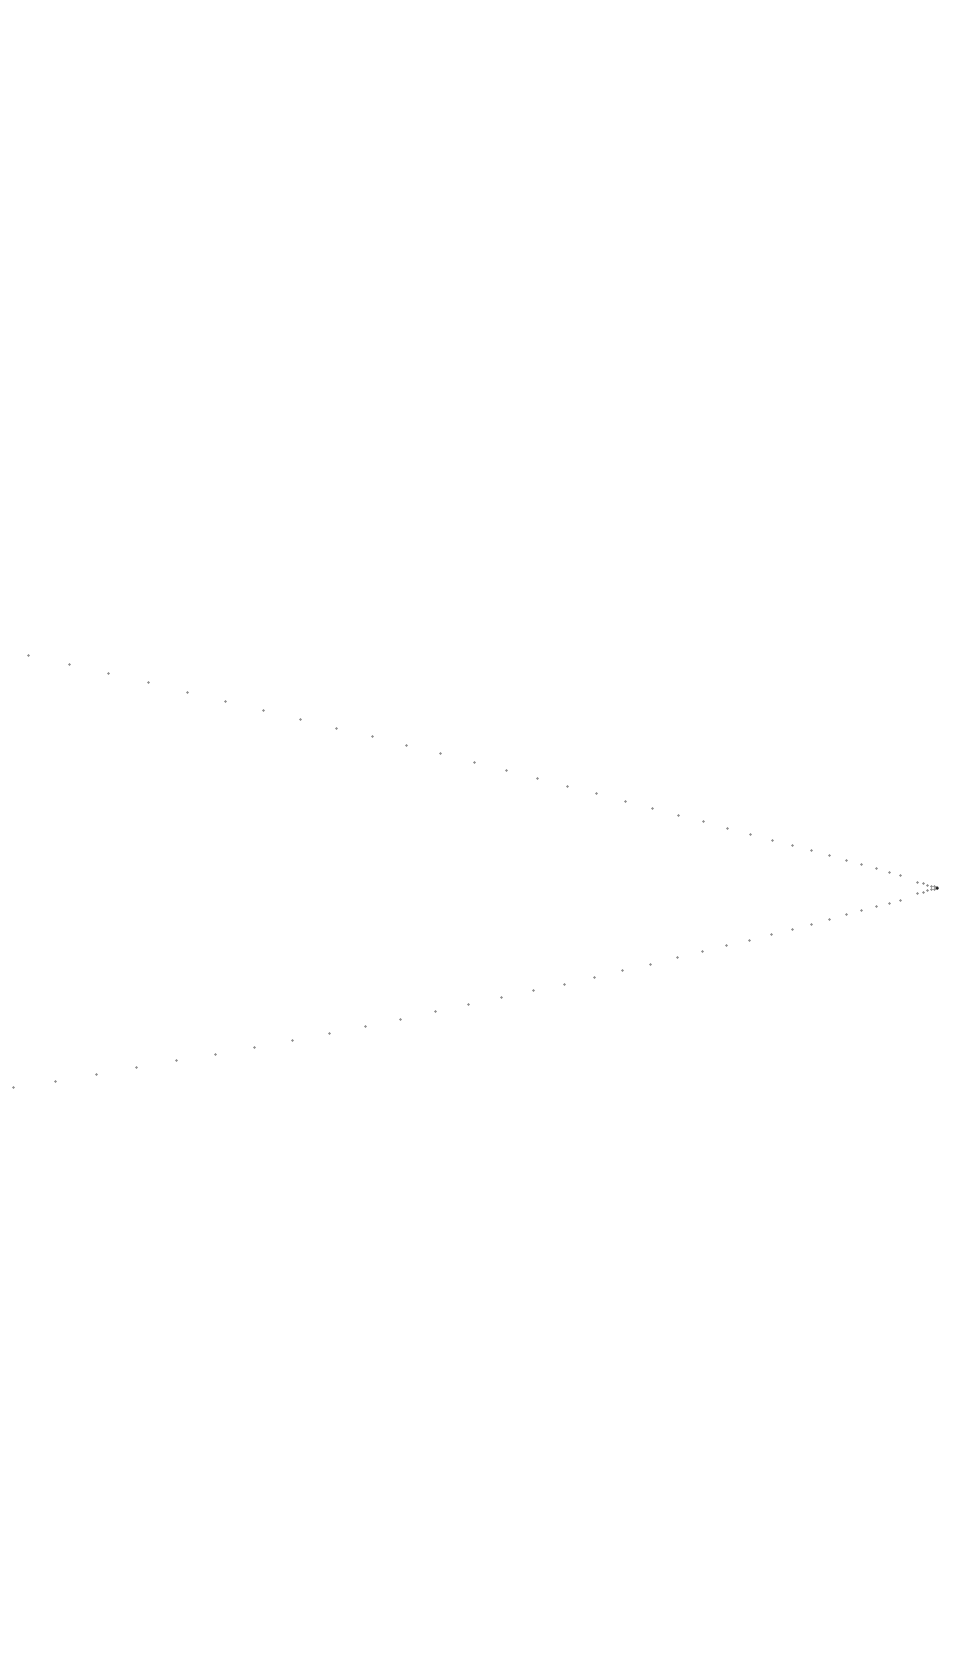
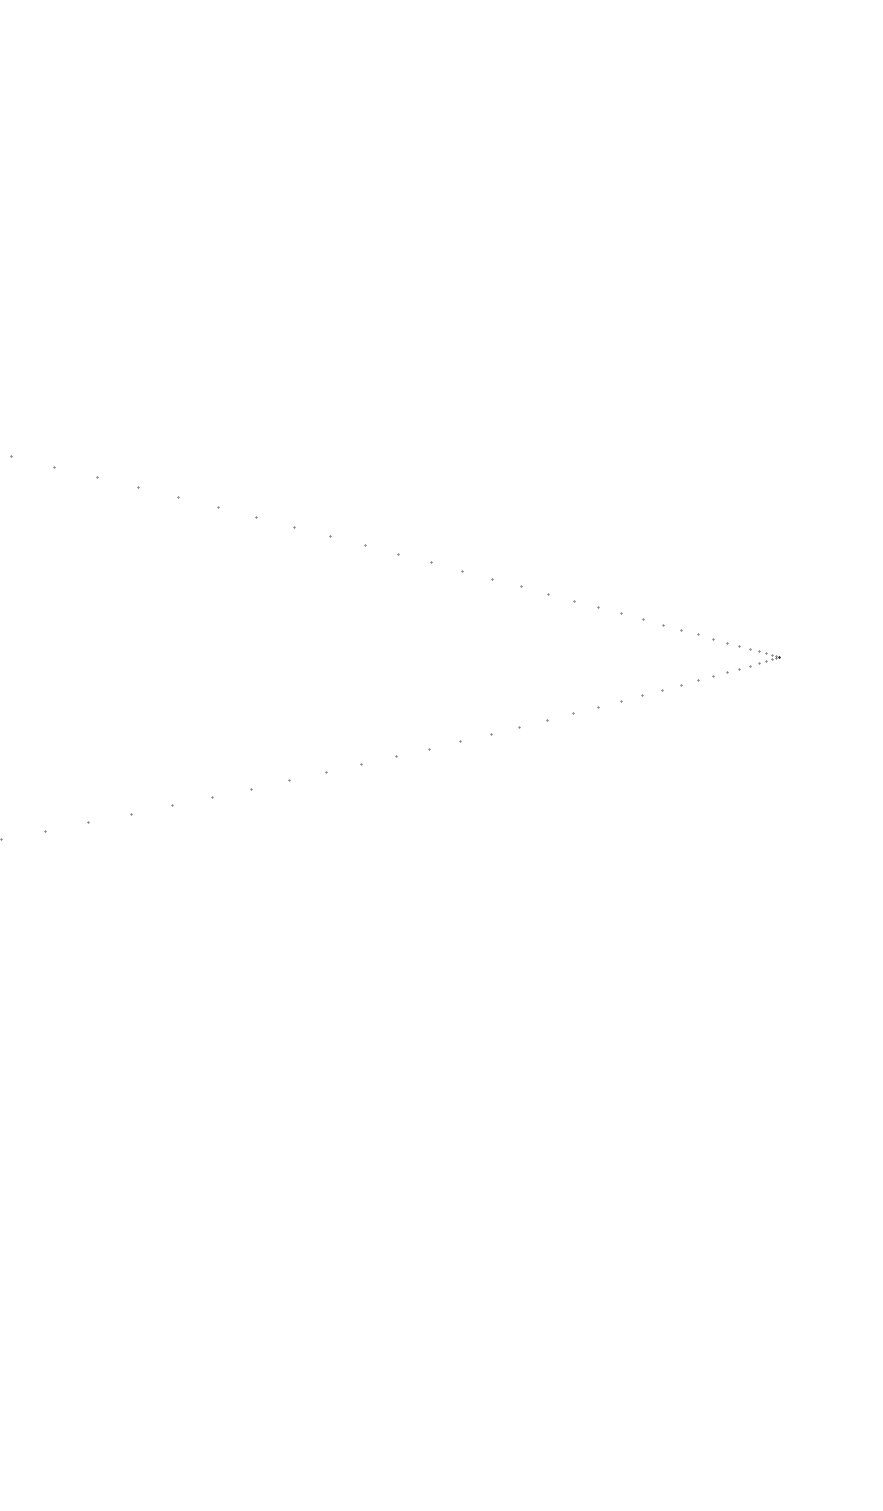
part: (927, 887) -> (759, 657), size x1.67

